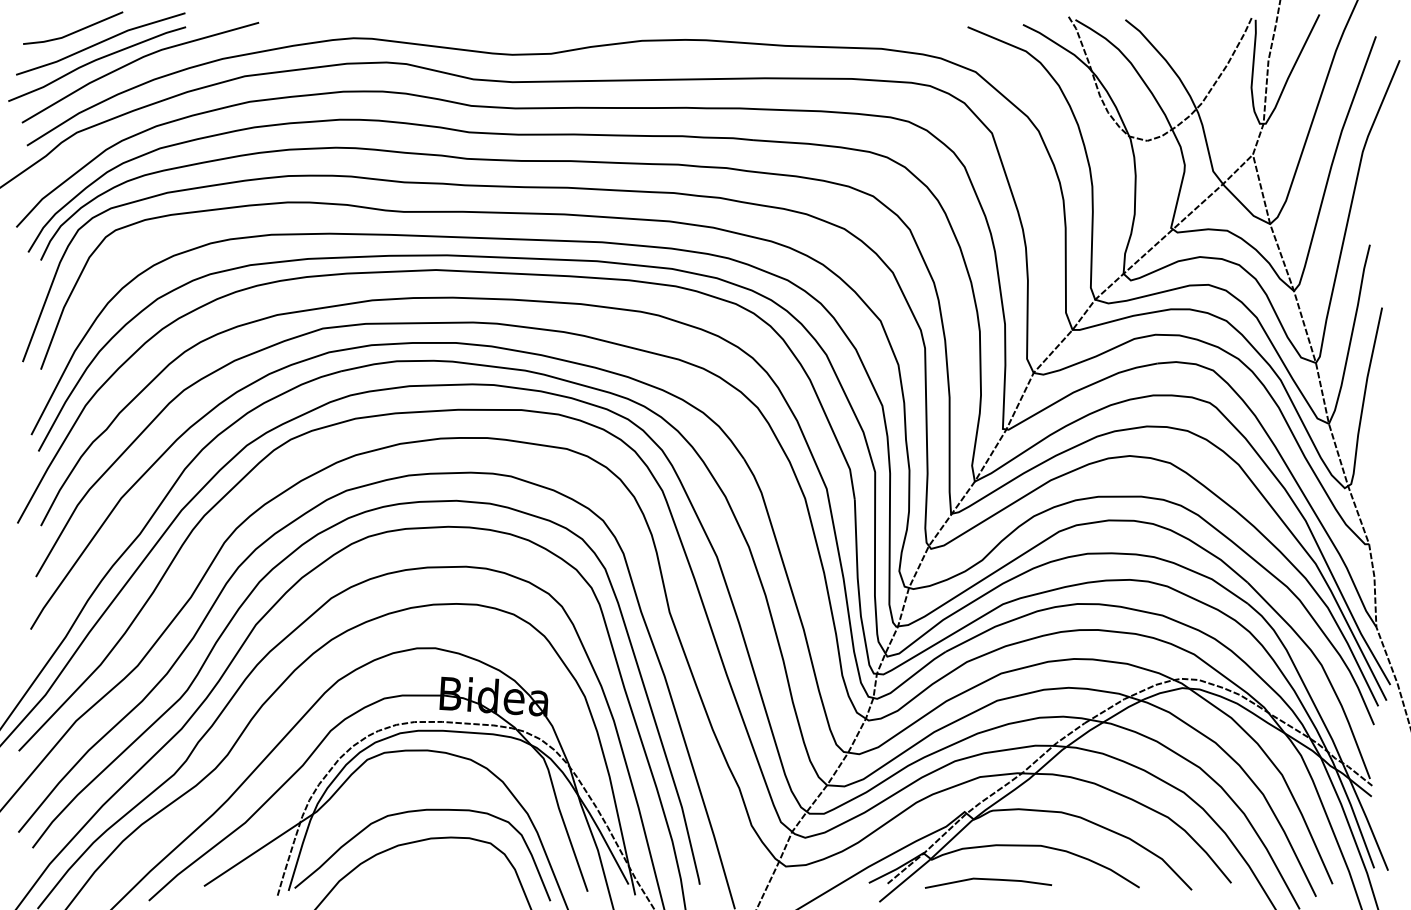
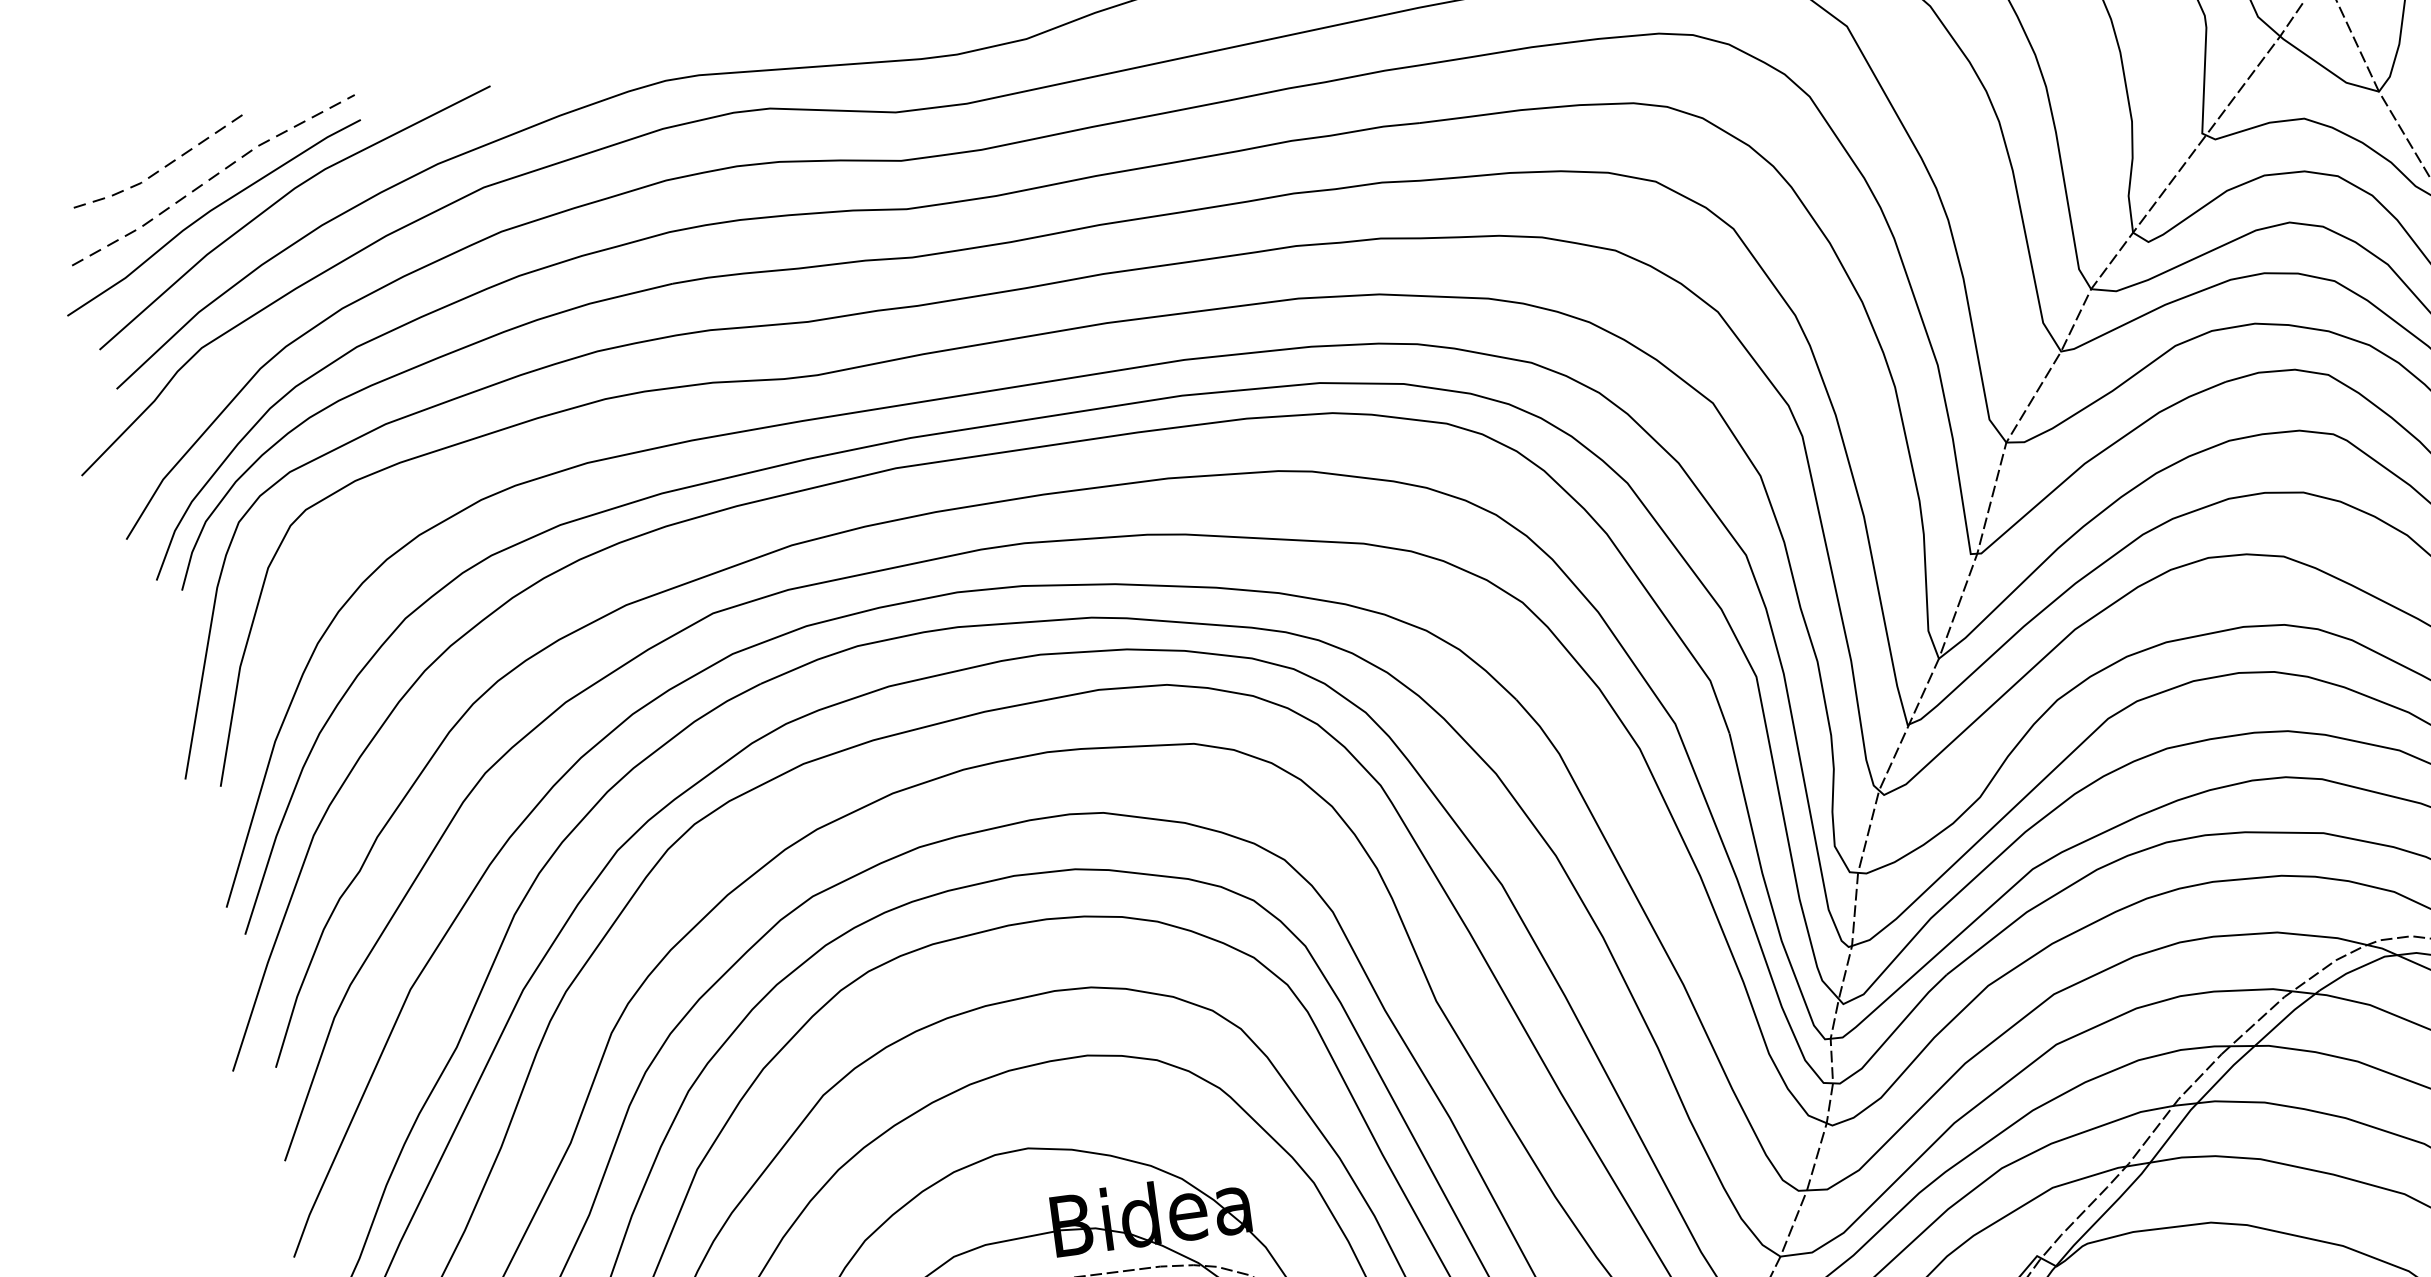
line: (72, 33) -> (158, 171), solid -> dashed
line: (100, 42) -> (212, 177), solid -> dashed

